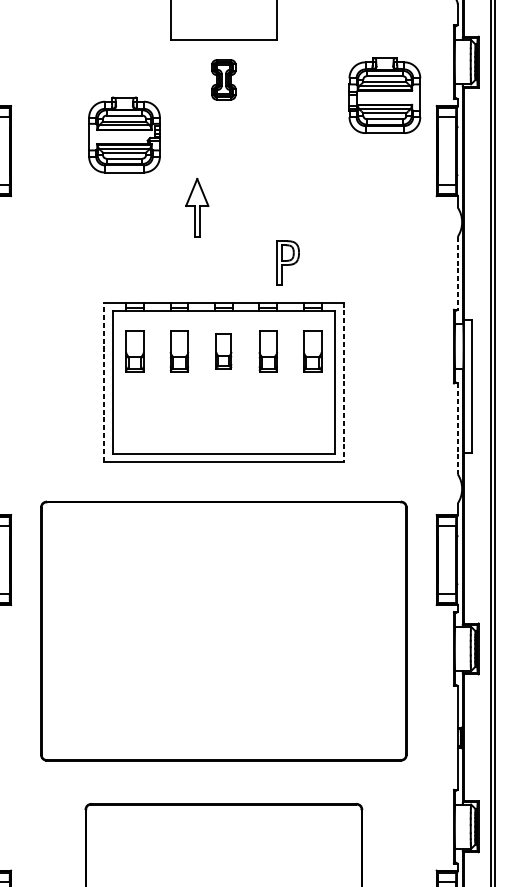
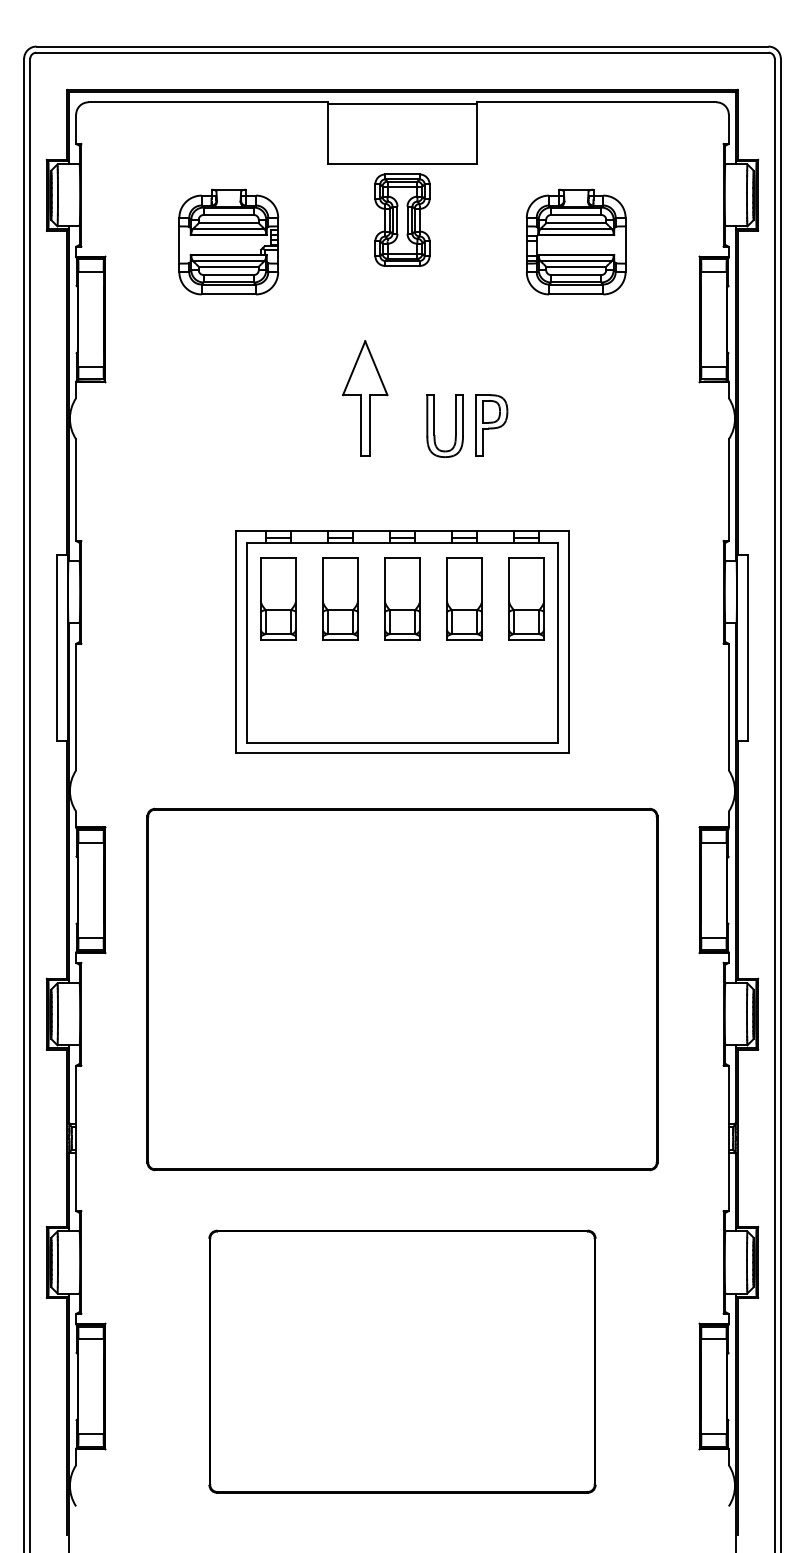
part: (223, 79) -> (402, 219), size x1.67
part: (384, 95) -> (575, 241), moved
part: (124, 134) -> (228, 241), moved
part: (197, 207) -> (365, 398), size x1.43
part: (246, 227) -> (434, 425), added
part: (287, 262) -> (491, 425), moved
line: (457, 273) -> (728, 490), dashed -> solid
part: (135, 350) -> (278, 598), size x1.43
part: (179, 350) -> (340, 598), size x1.43
part: (223, 350) -> (402, 598), size x1.67
part: (268, 350) -> (464, 598), size x1.43
part: (312, 350) -> (526, 598), size x1.43
line: (104, 381) -> (235, 641), dashed -> solid
line: (343, 382) -> (569, 642), dashed -> solid
line: (457, 429) -> (728, 707), dashed -> solid

